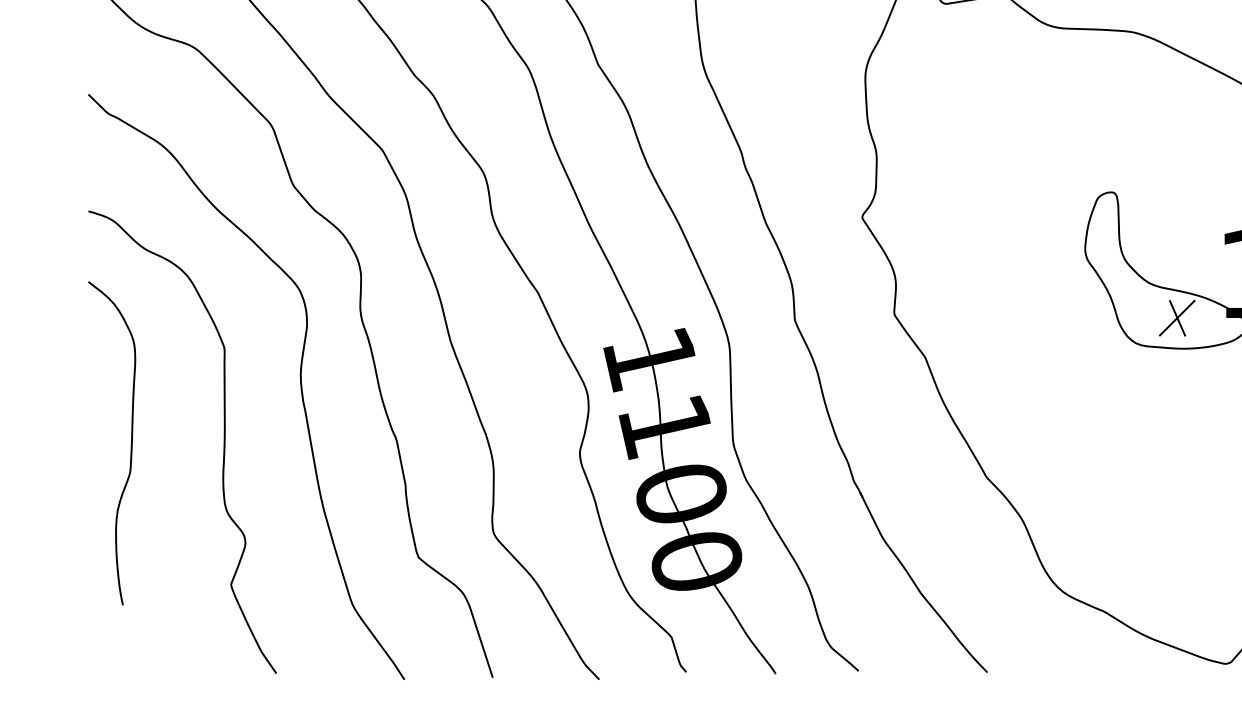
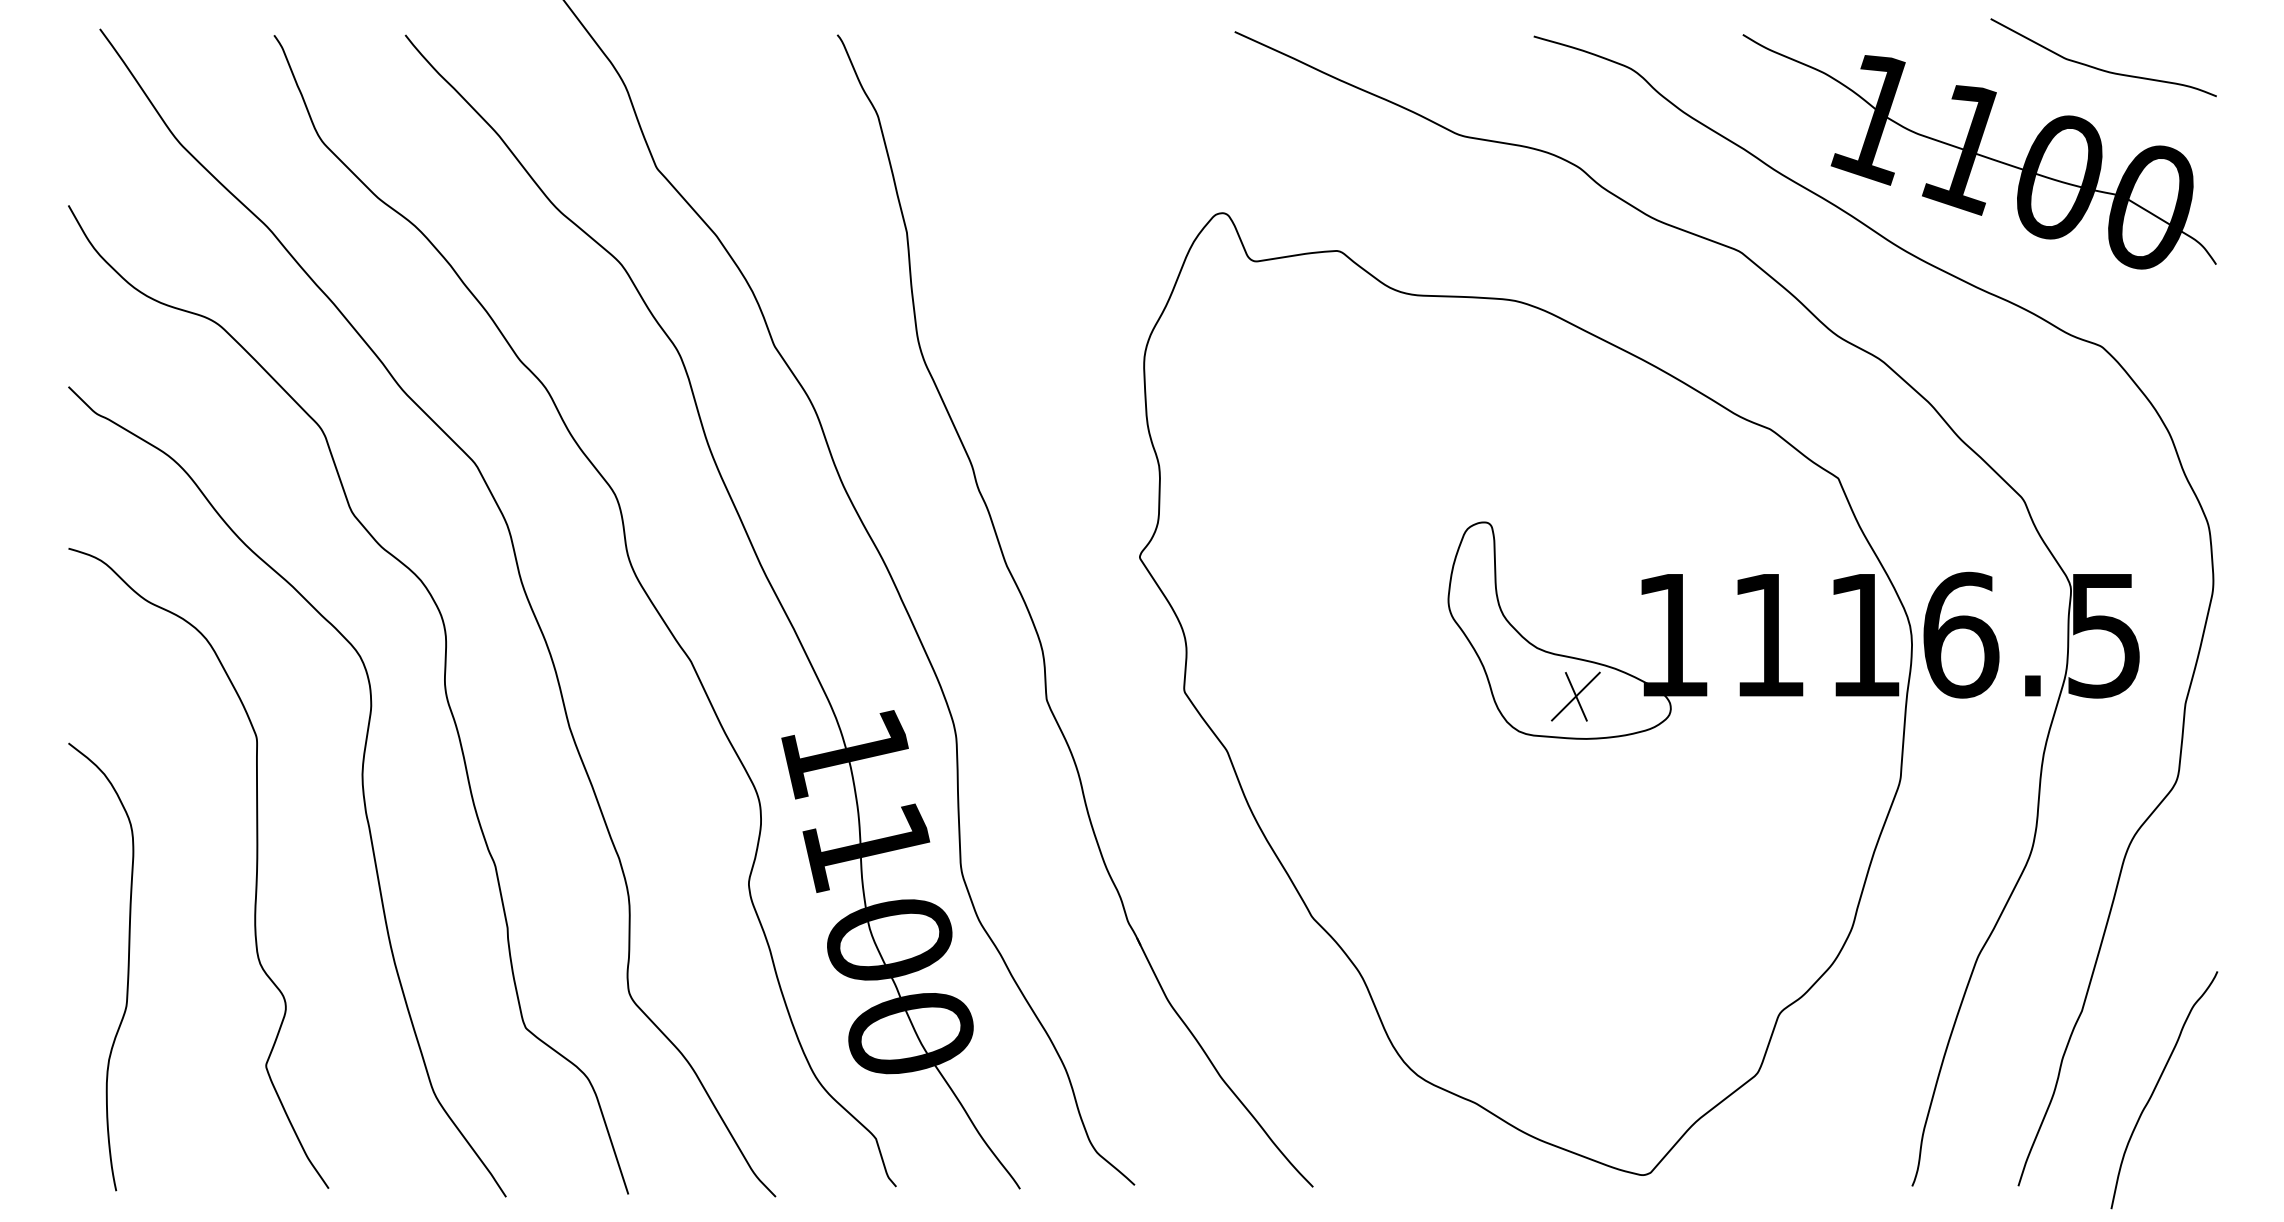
curve: (131, 443) -> (127, 966), moved

